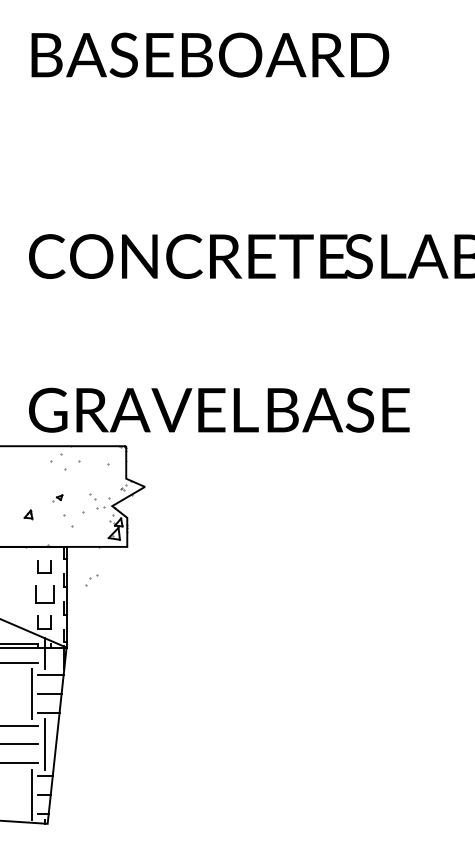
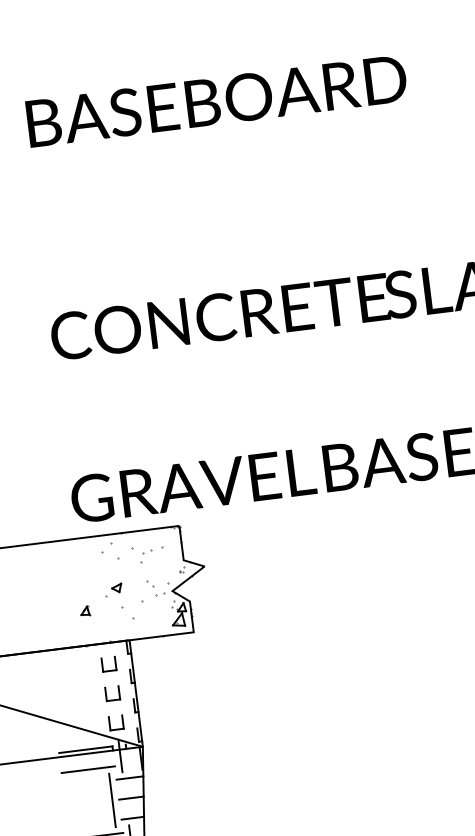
part: (57, 498) -> (113, 590), size x1.67
part: (91, 580) -> (145, 556), moved
part: (44, 594) -> (112, 693), size x0.71

